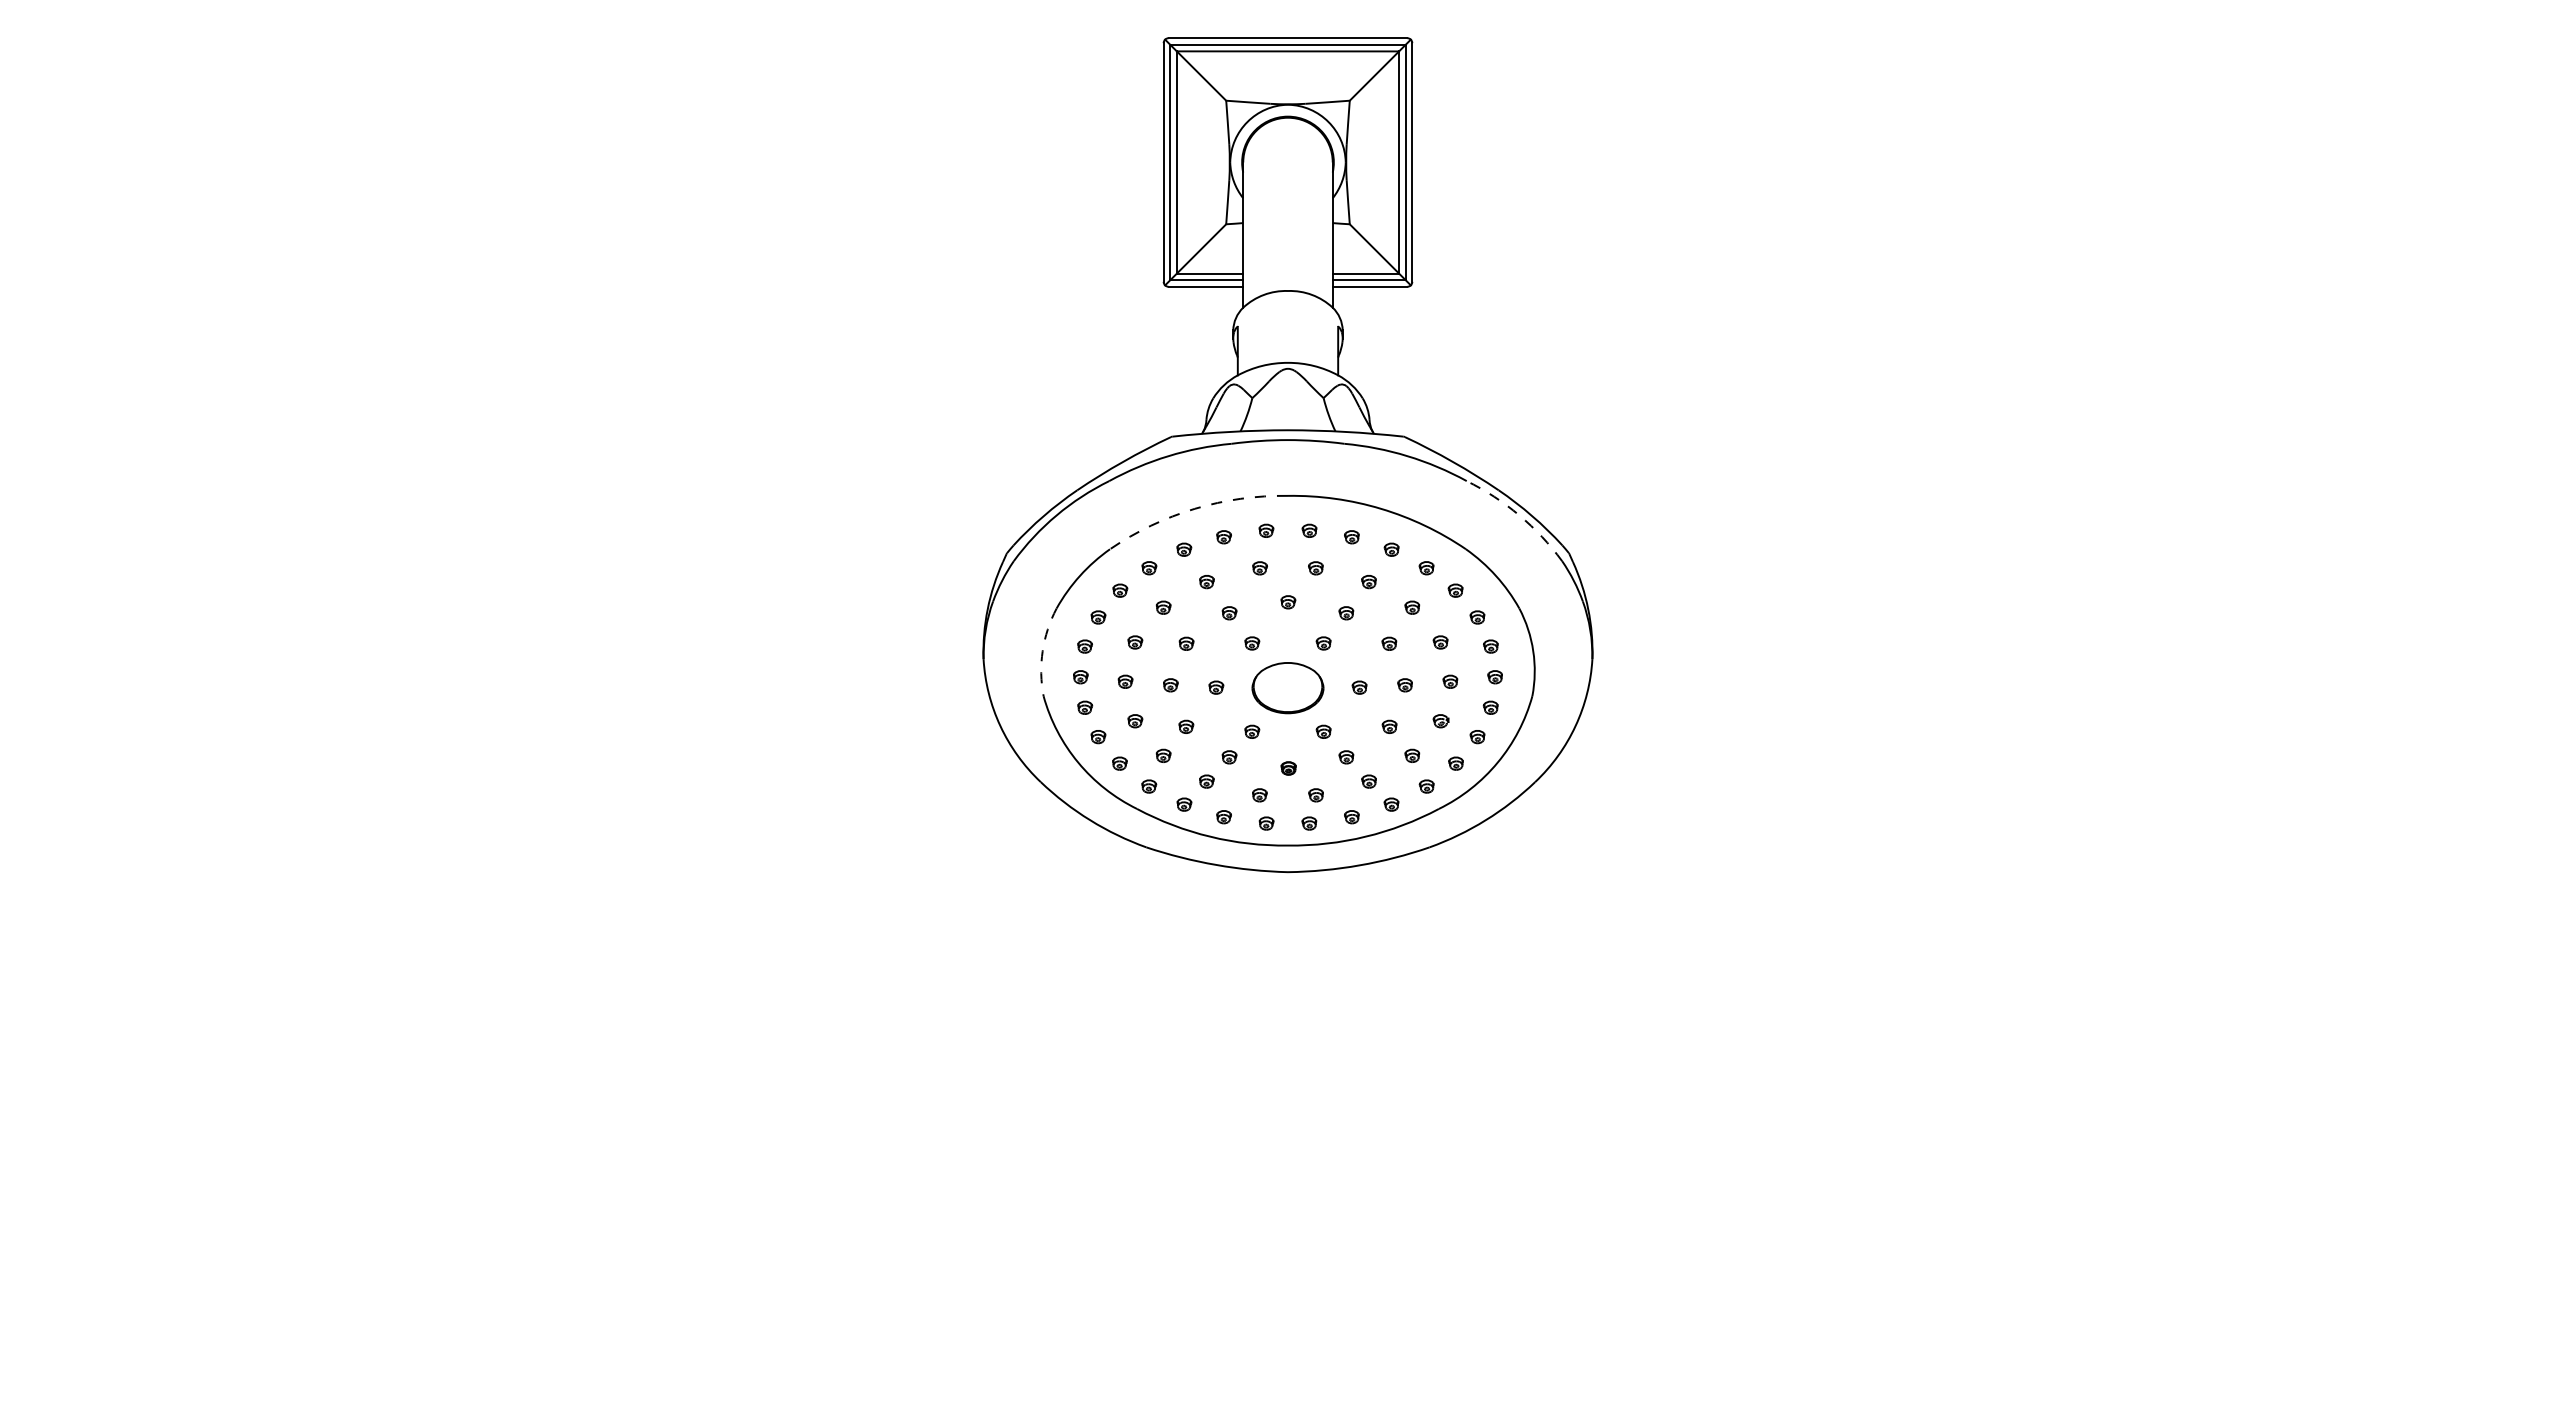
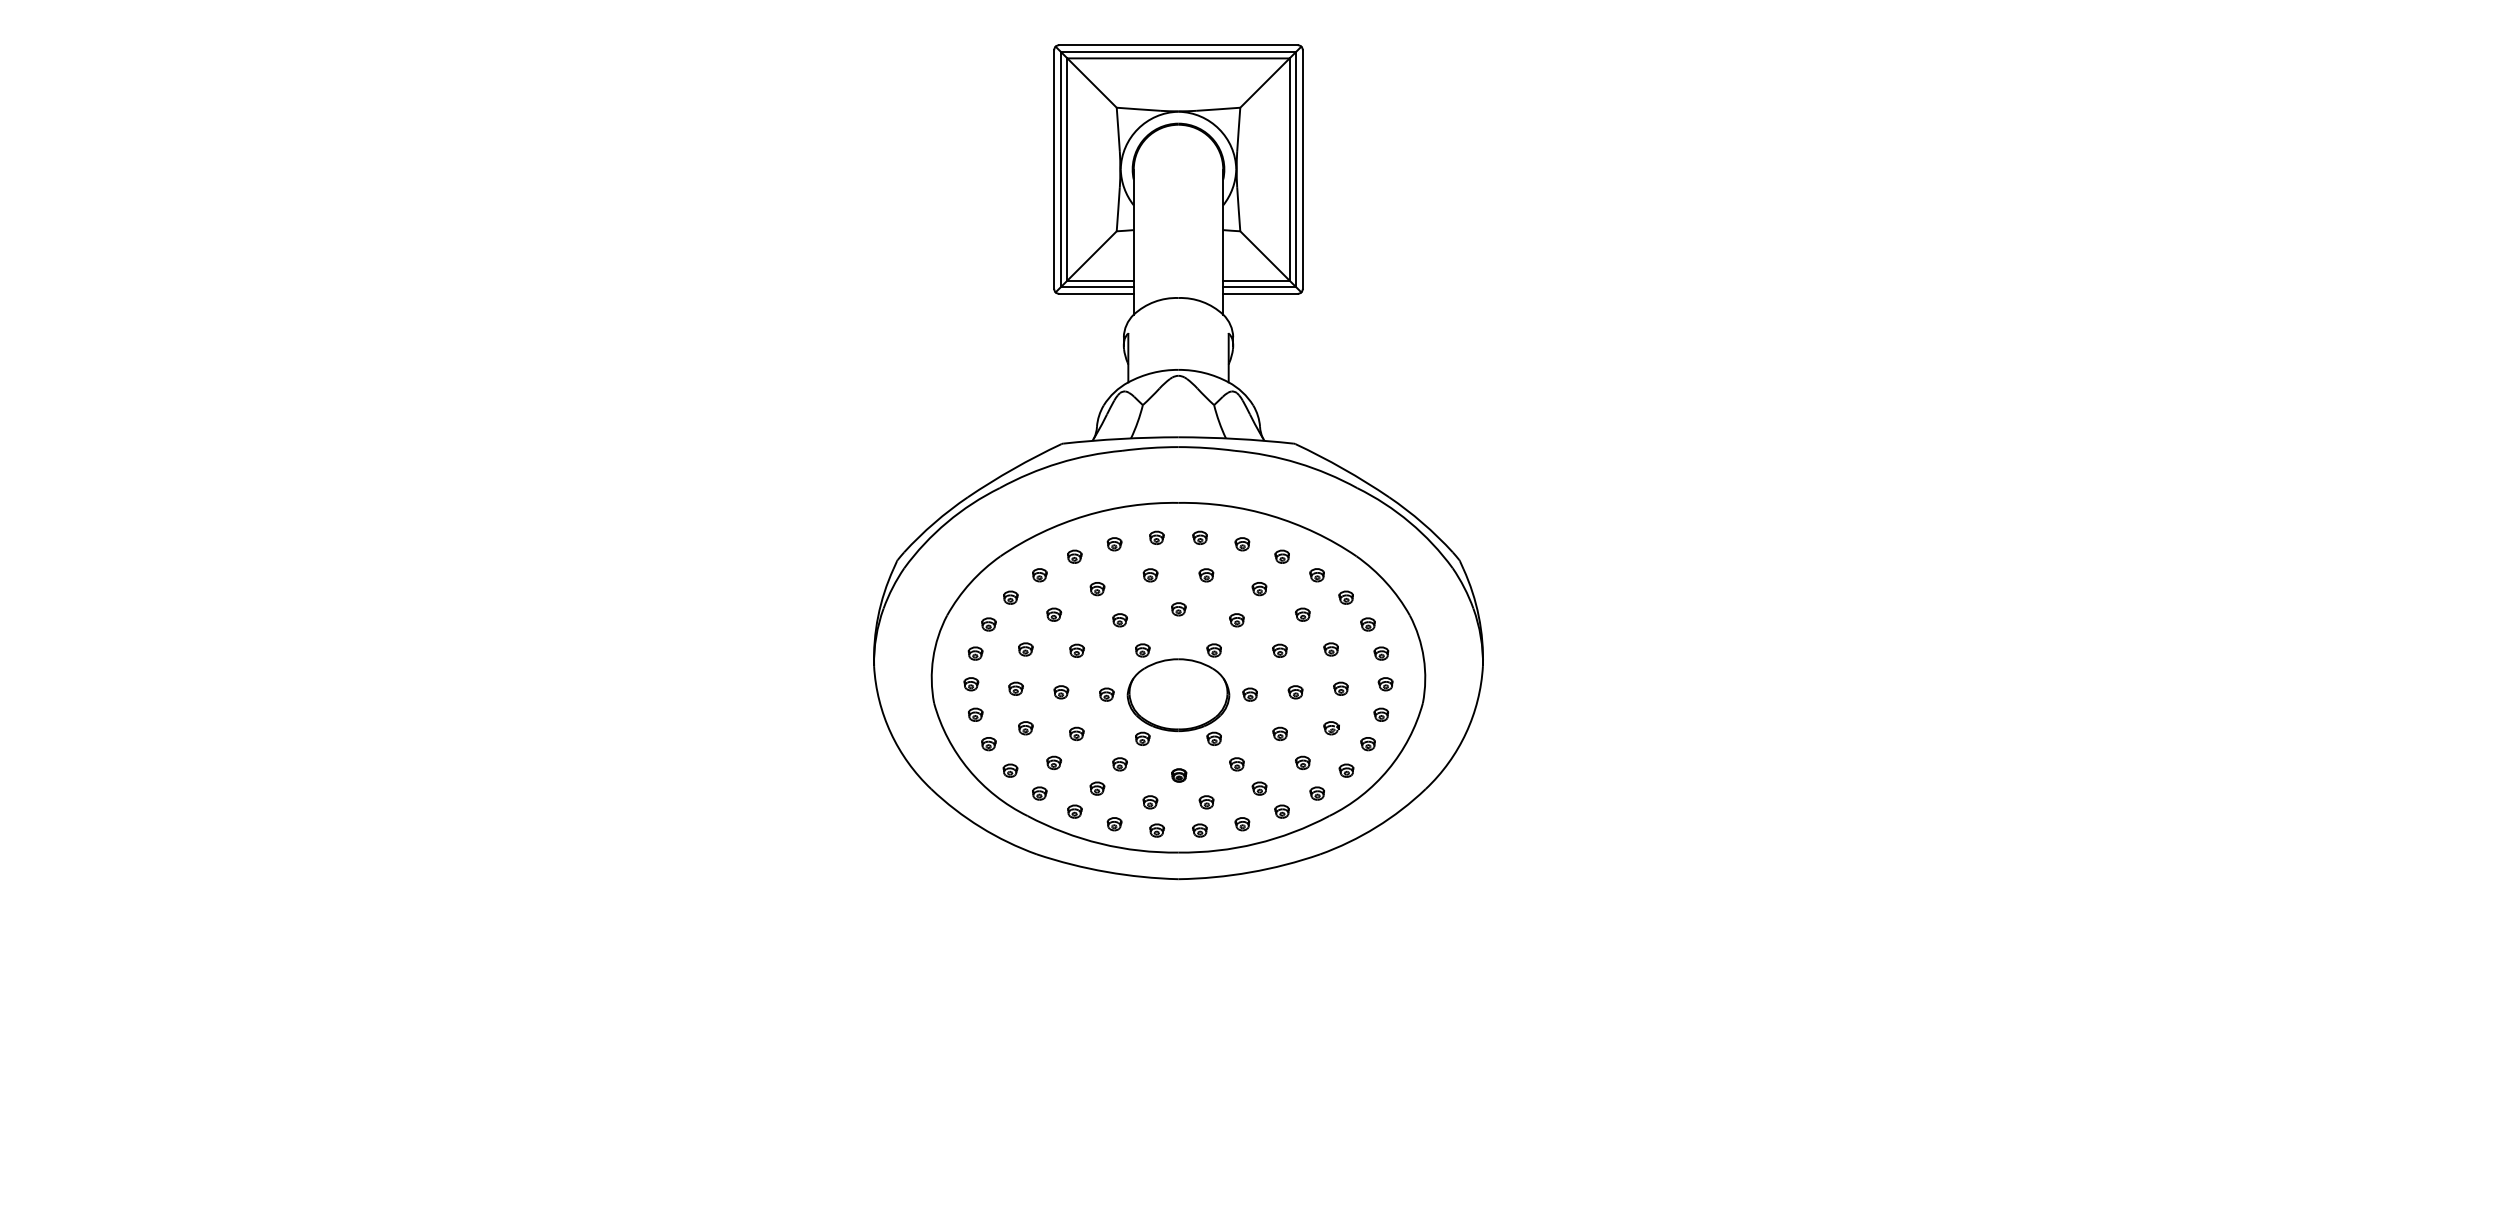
arc: (1194, 508) -> (1085, 515), dashed -> solid
arc: (1519, 515) -> (1410, 522), dashed -> solid
arc: (1042, 651) -> (933, 658), dashed -> solid
part: (1287, 687) -> (1178, 694), size x1.43

